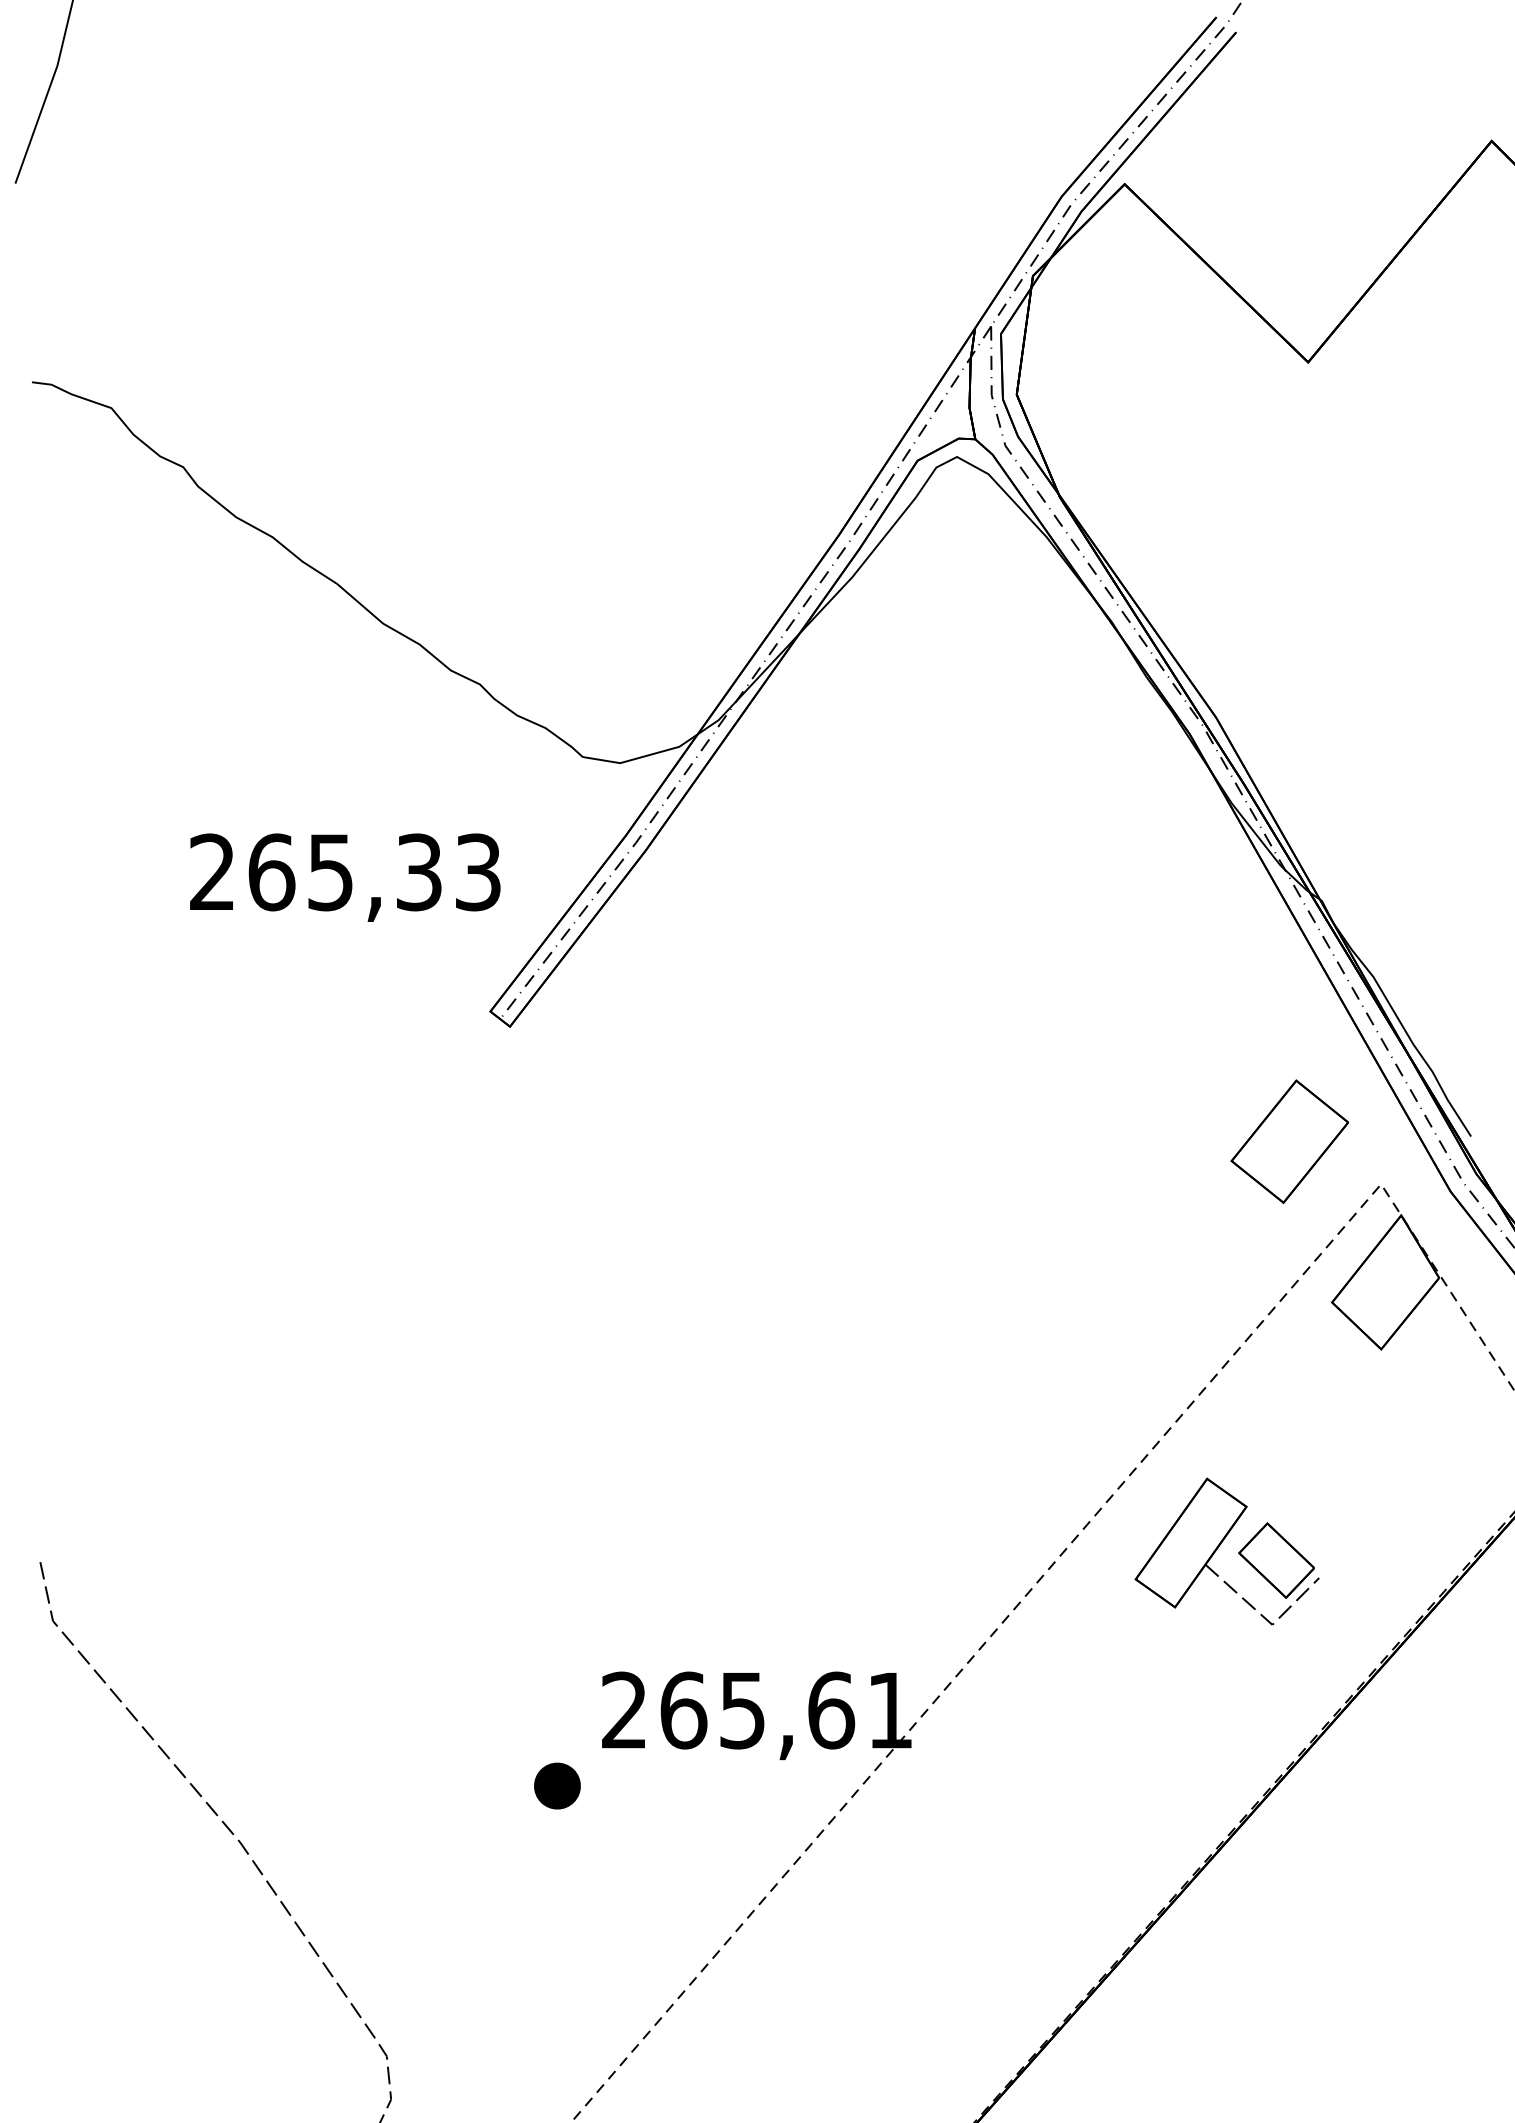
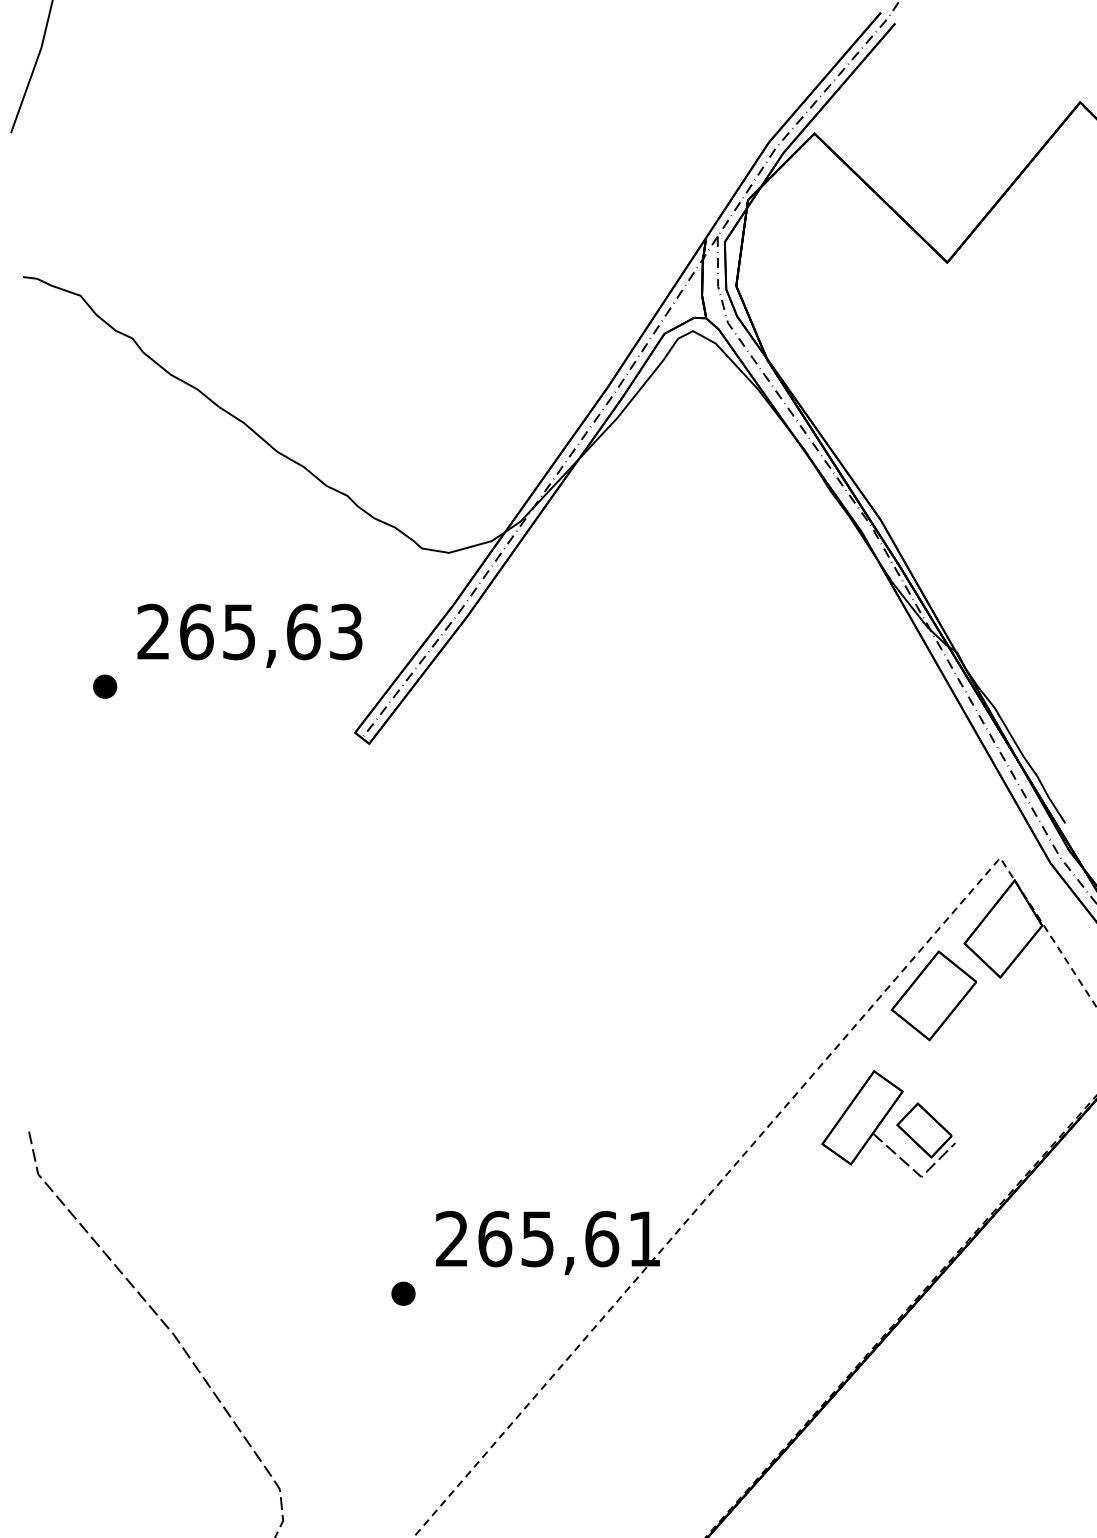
text: (419, 872) -> (303, 632), 265,33 -> 265,63
part: (144, 947) -> (104, 686), added
part: (1289, 1141) -> (933, 995), moved
part: (556, 1785) -> (402, 1293), size x0.71

